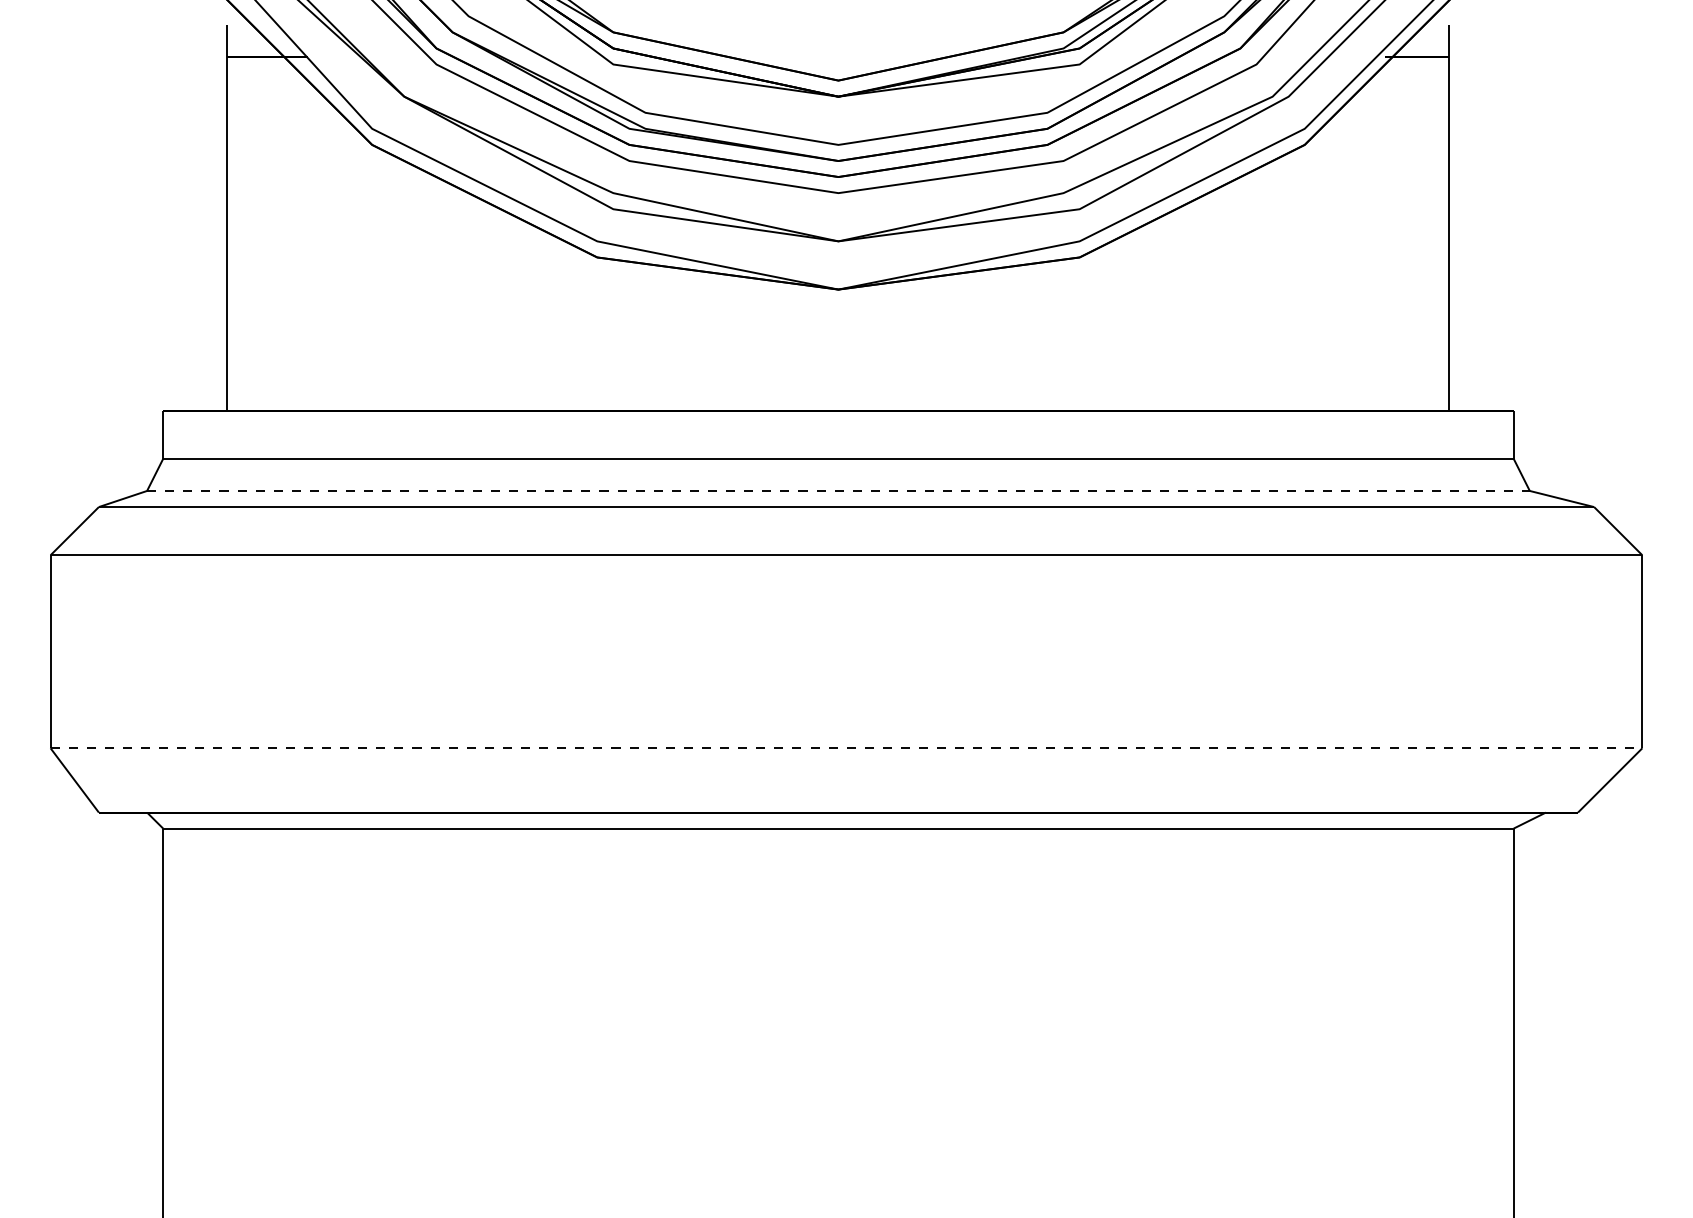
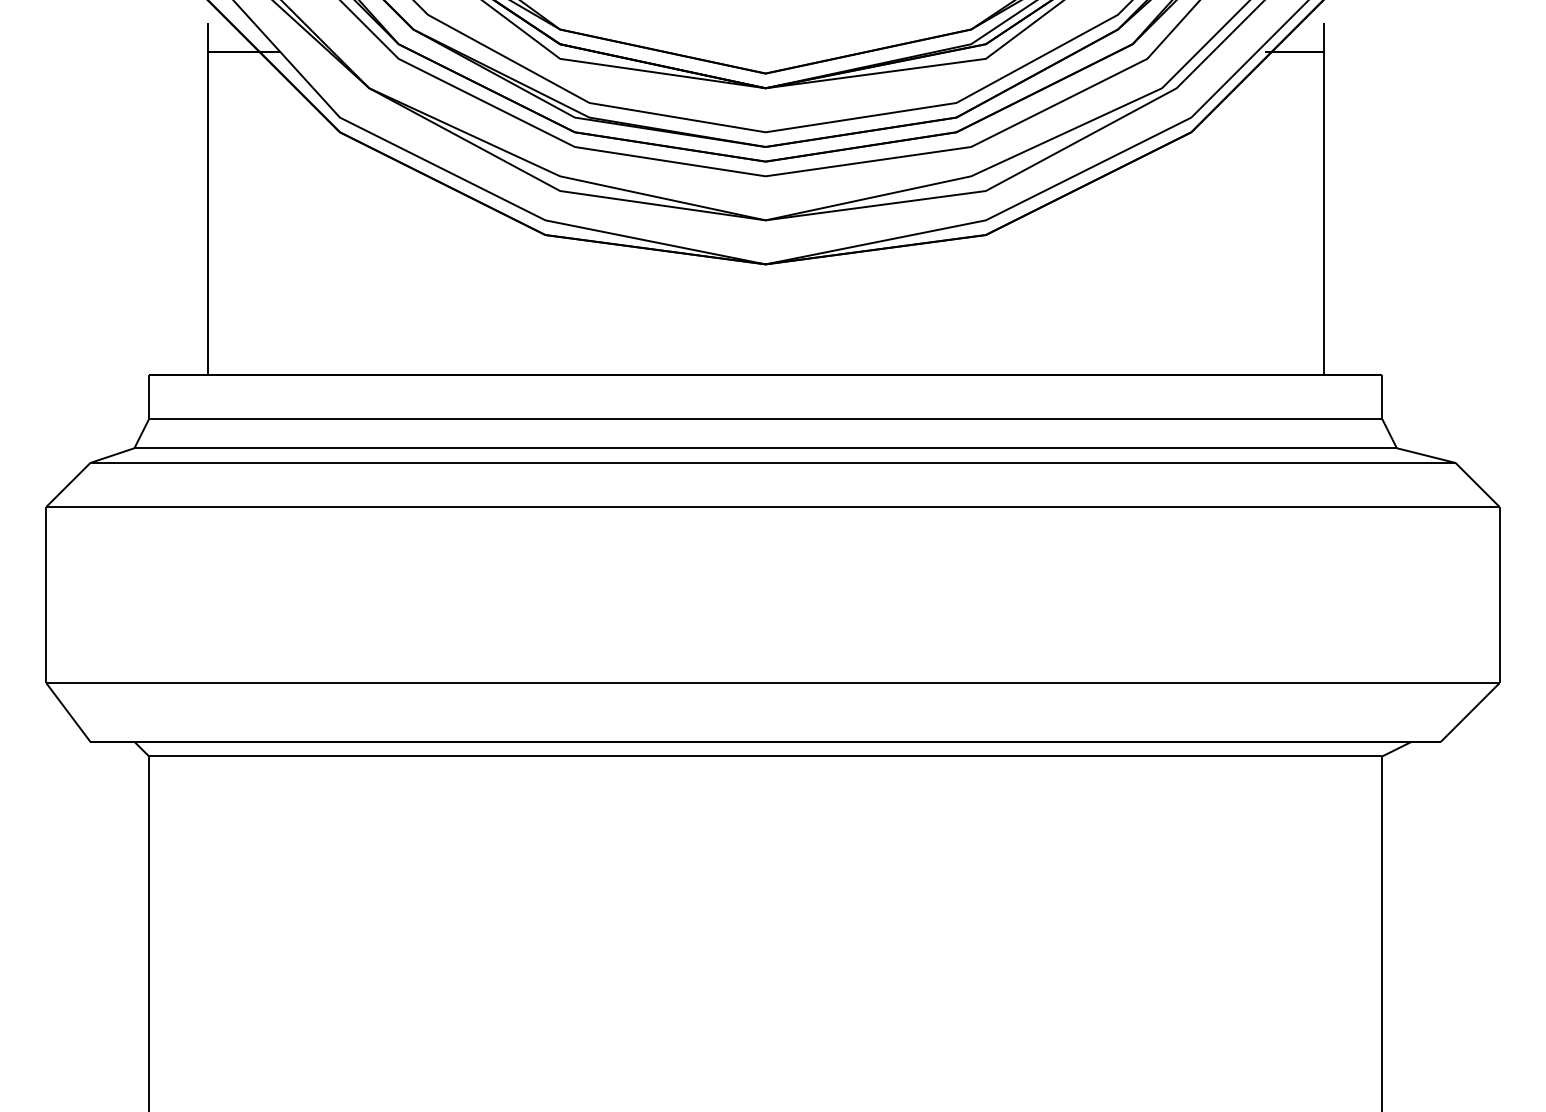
line: (839, 491) -> (766, 448), dashed -> solid
line: (845, 748) -> (772, 683), dashed -> solid

